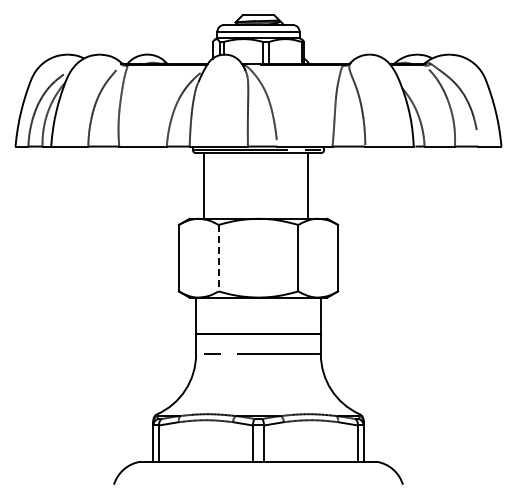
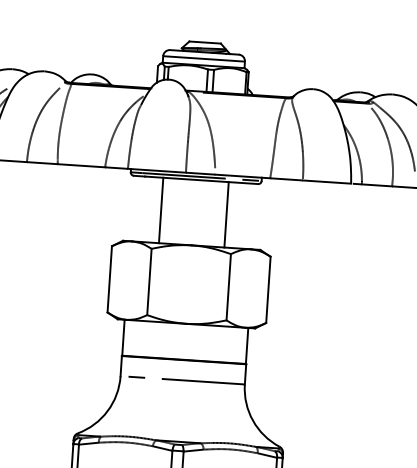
line: (203, 185) -> (161, 210), moved
line: (308, 185) -> (226, 214), moved
line: (218, 258) -> (149, 282), dashed -> solid

